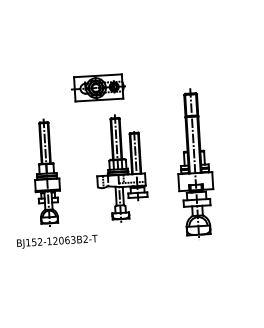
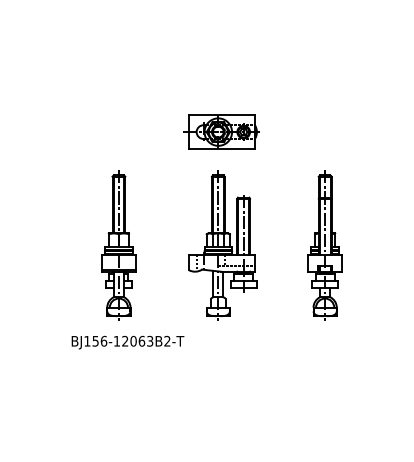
part: (98, 87) -> (221, 131), moved
part: (194, 163) -> (324, 245), size x0.71
text: (39, 241) -> (103, 340), BJ152-12063B2-T -> BJ156-12063B2-T

